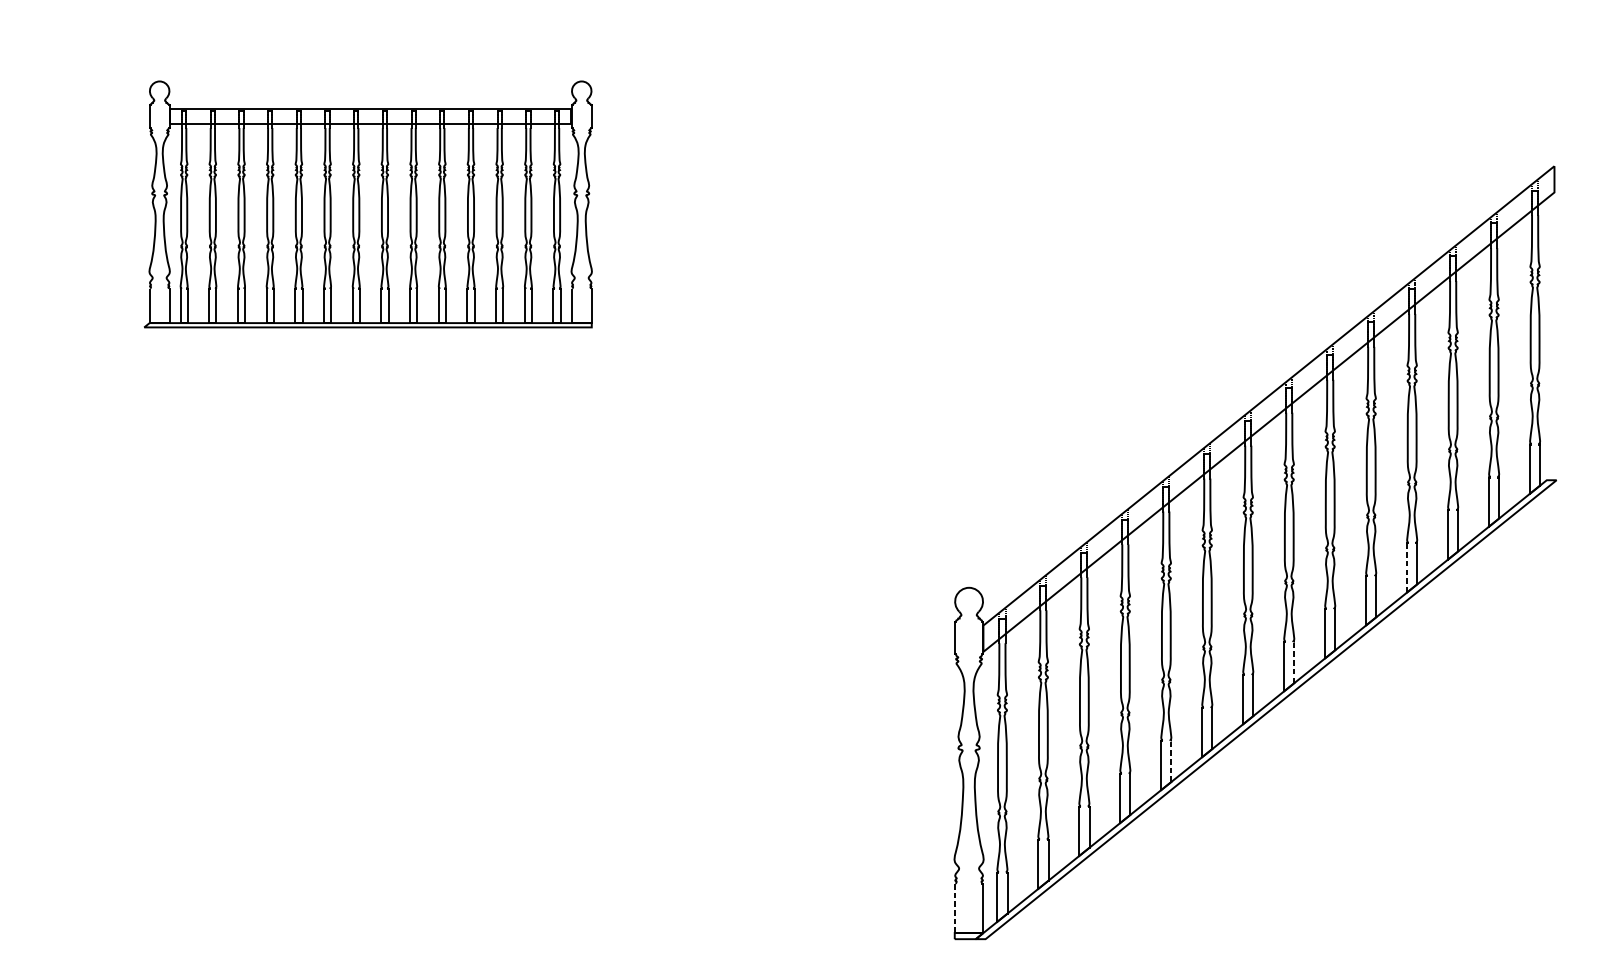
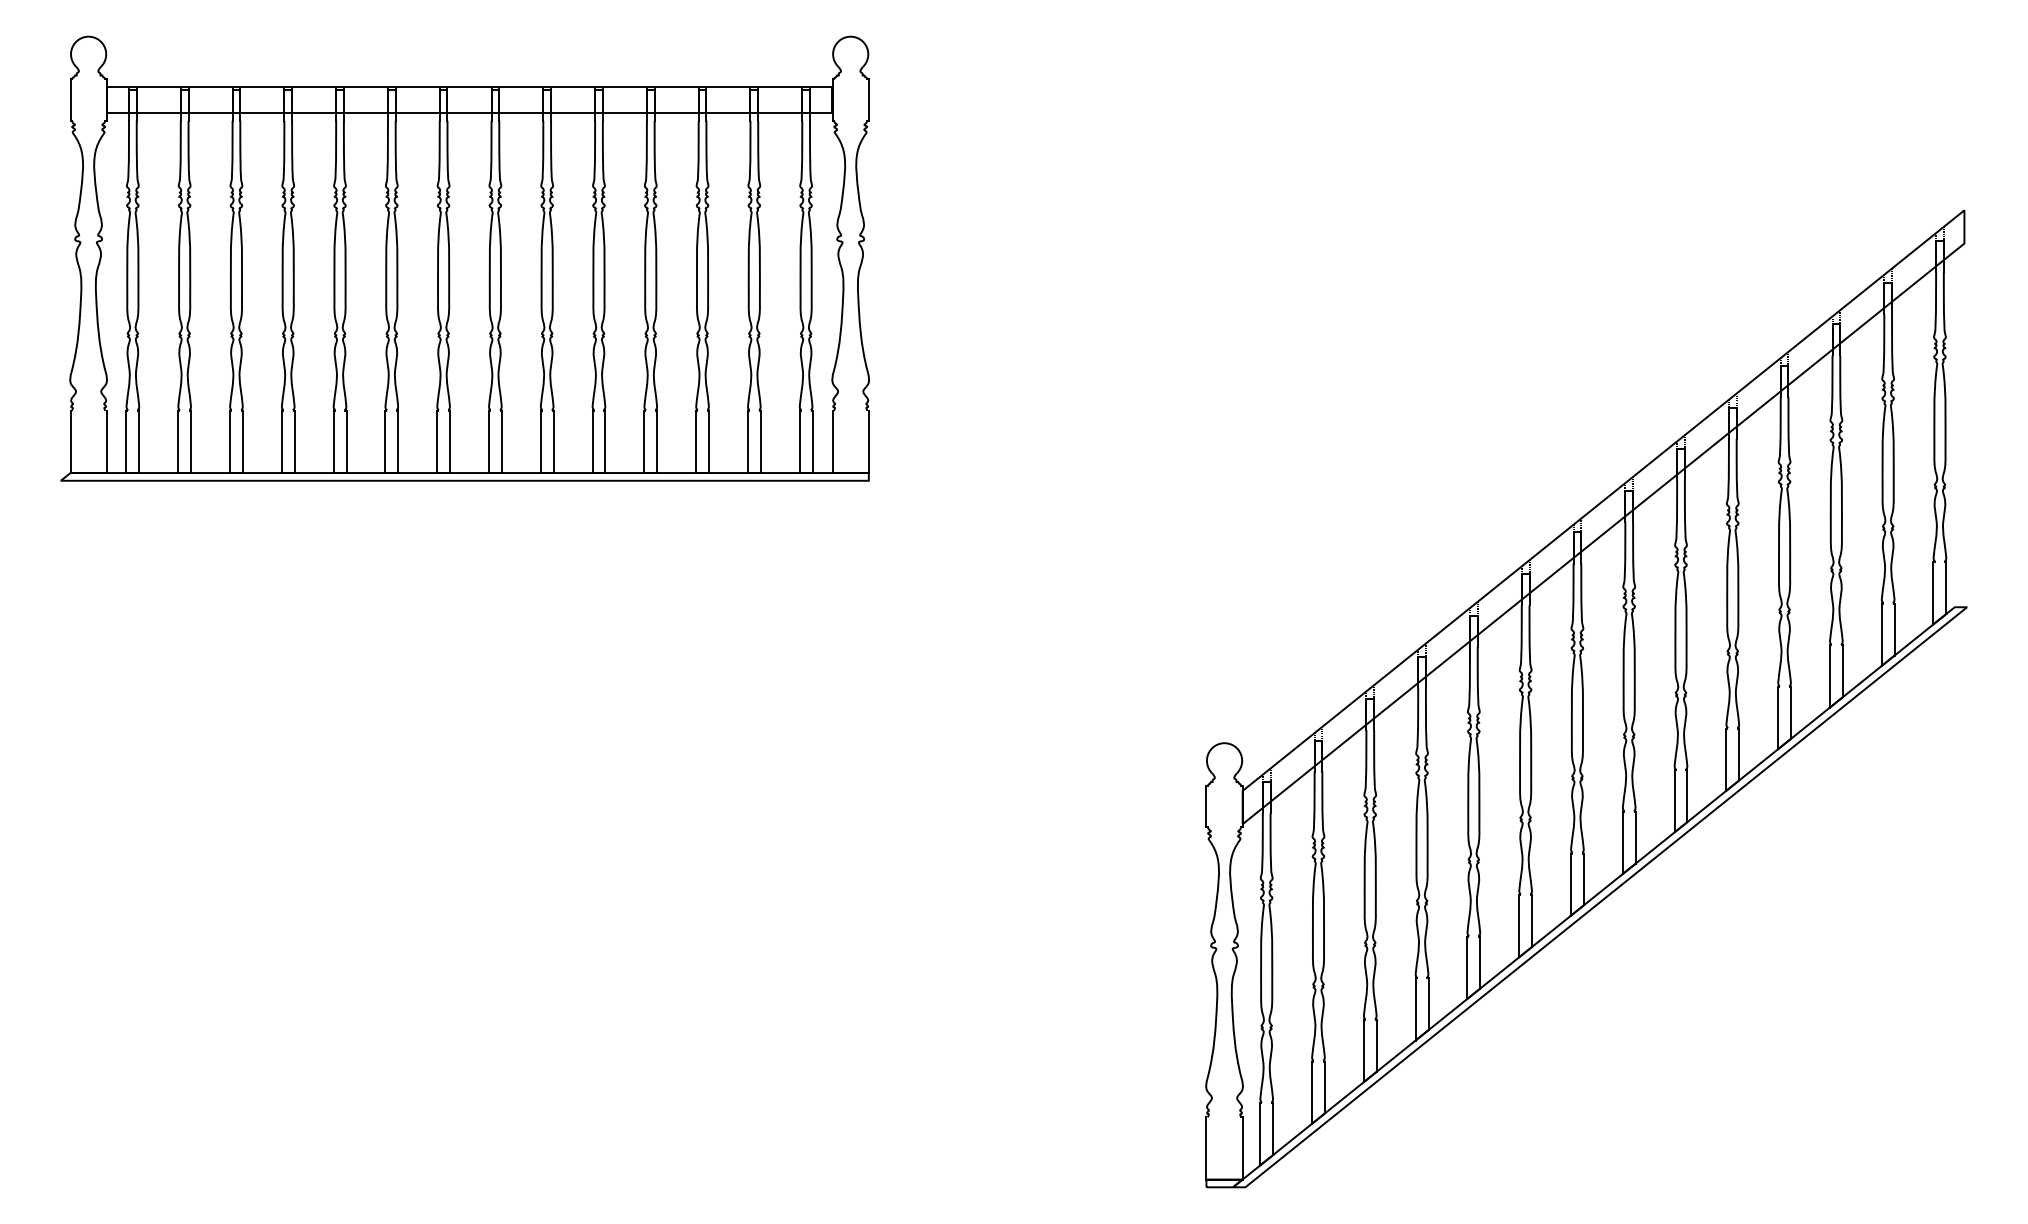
part: (367, 204) -> (464, 258), size x1.43
line: (1407, 568) -> (1778, 718), dashed -> solid
line: (1294, 662) -> (1635, 837), dashed -> solid
line: (1171, 761) -> (1480, 962), dashed -> solid
line: (954, 907) -> (1206, 1147), dashed -> solid

